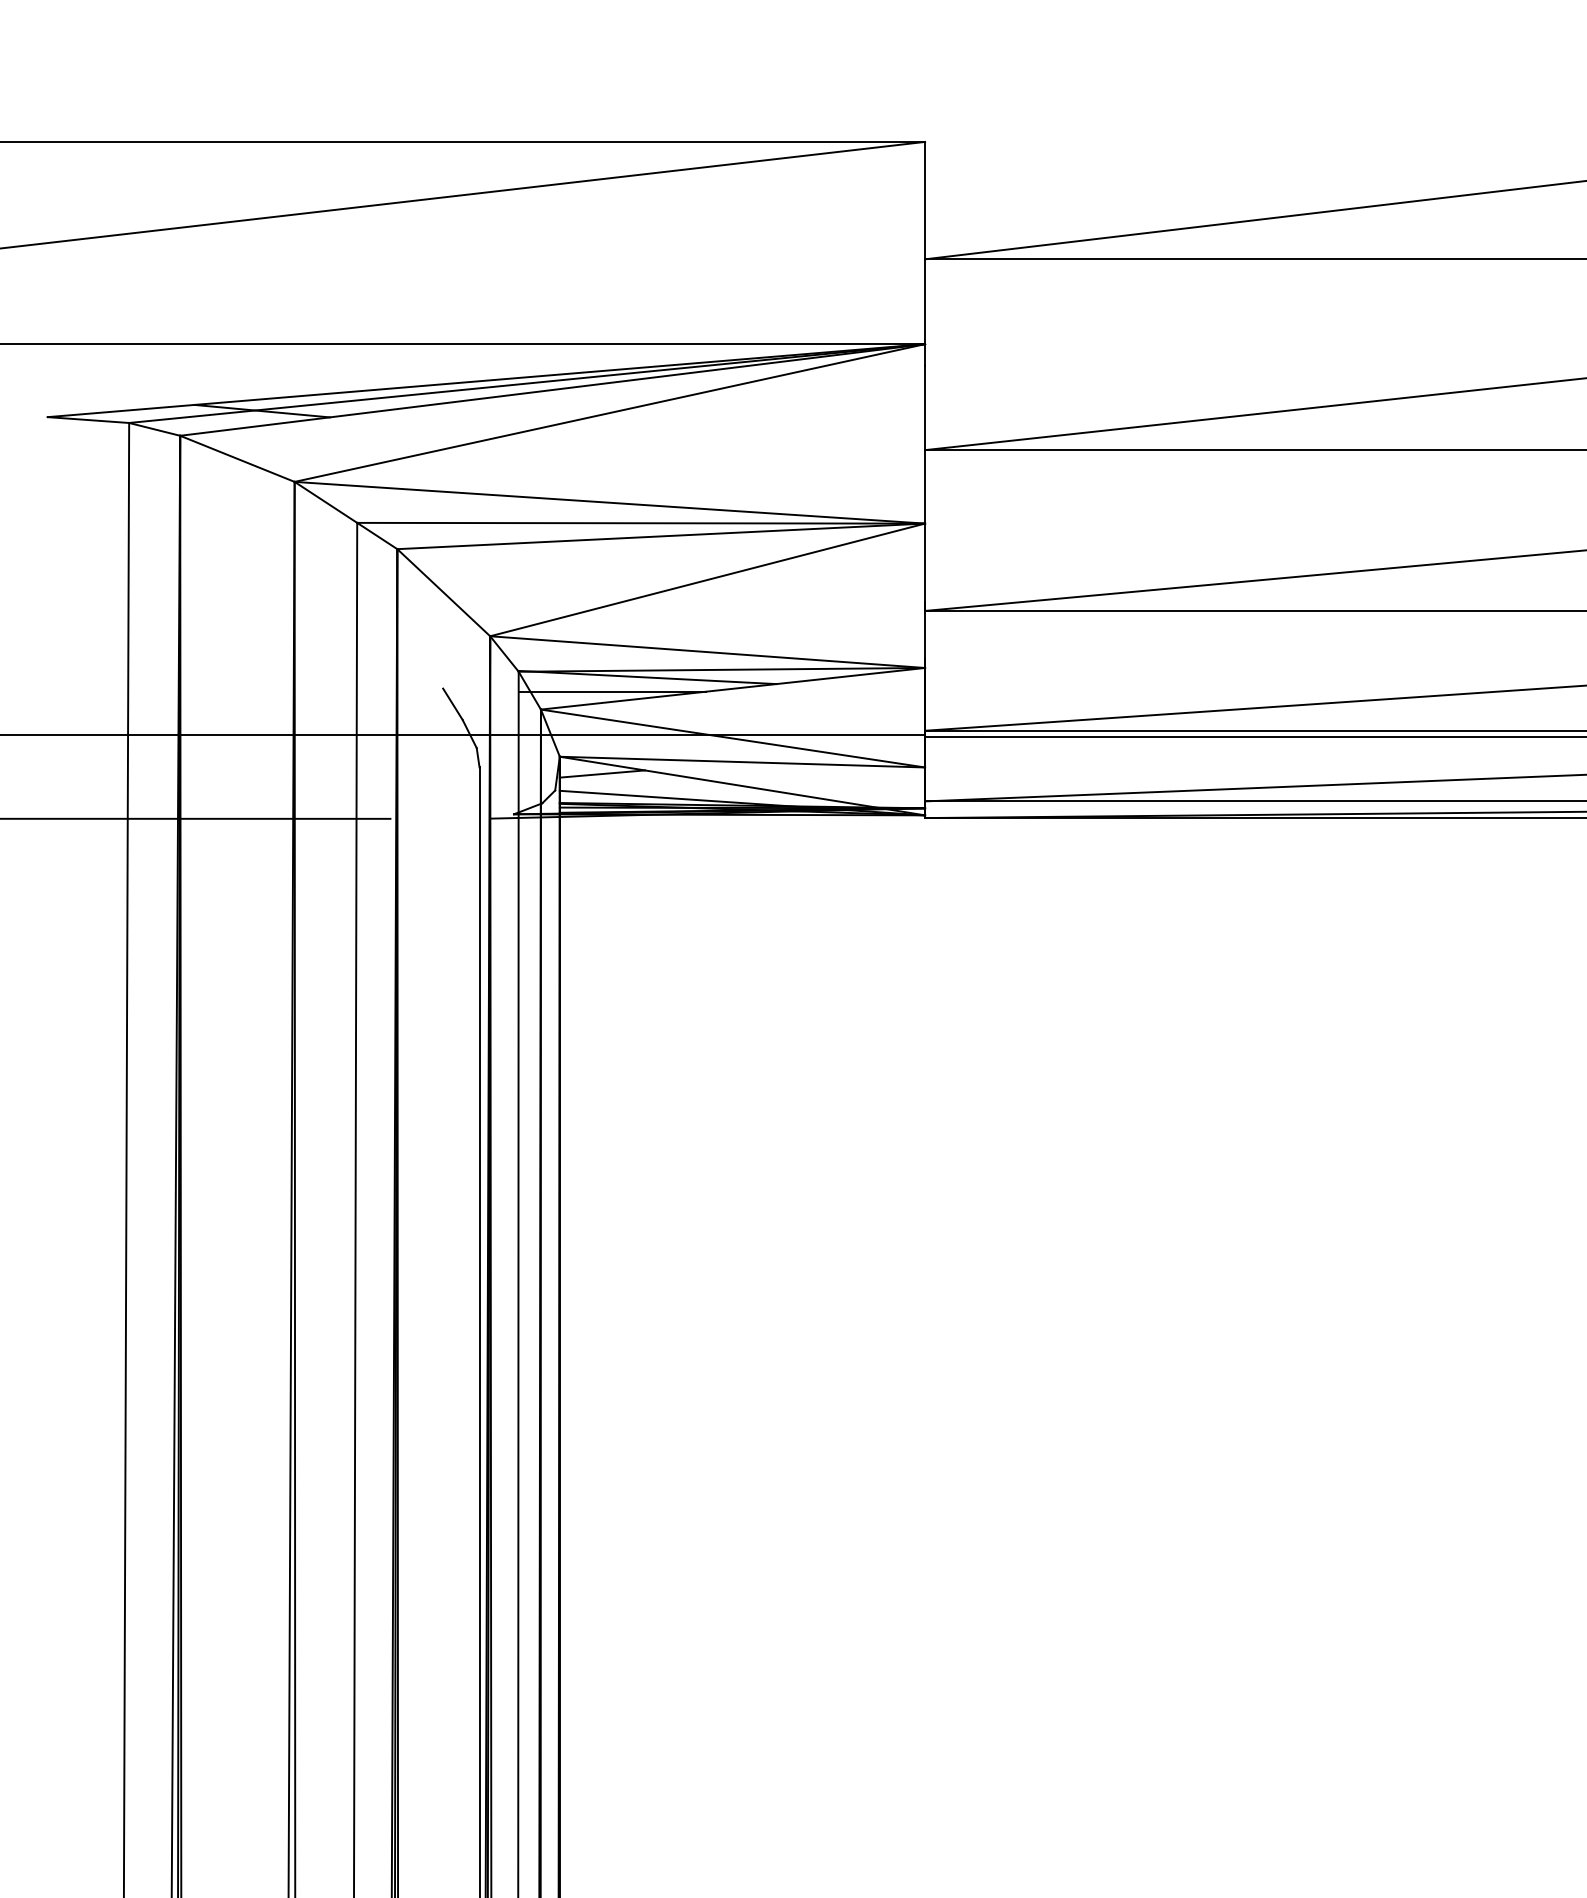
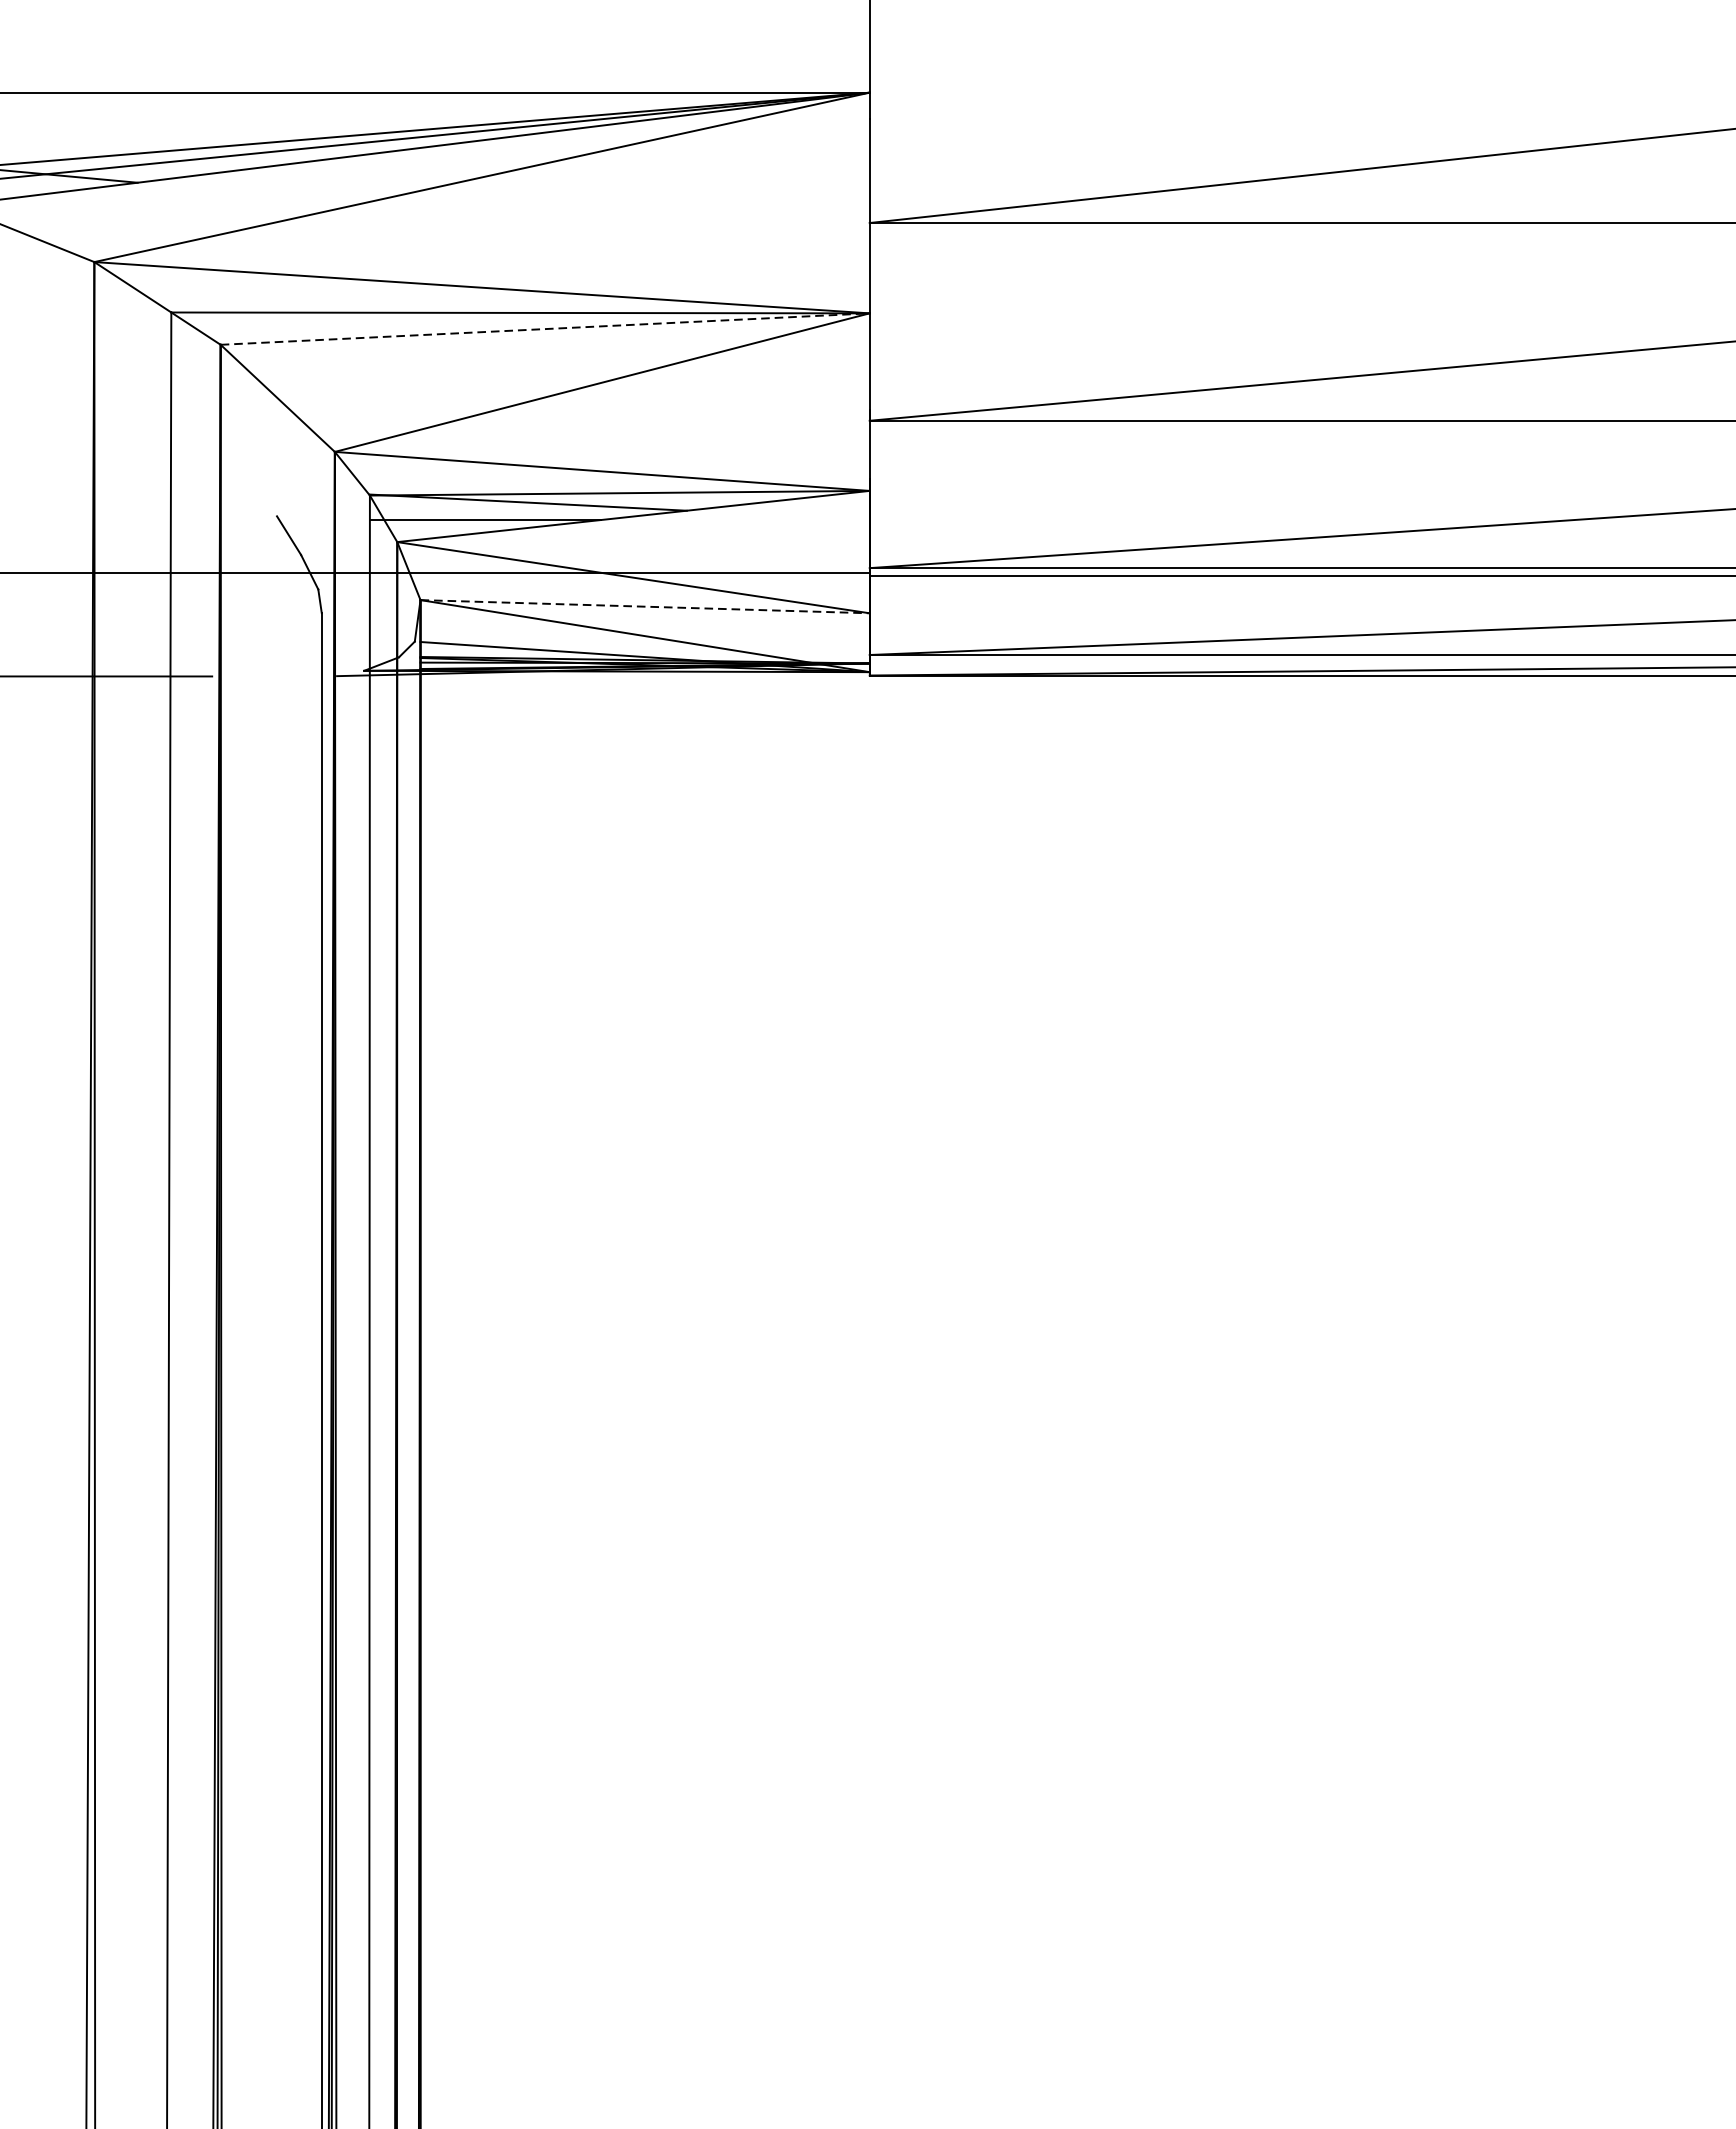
line: (661, 536) -> (545, 329), solid -> dashed
line: (742, 762) -> (645, 607), solid -> dashed
line: (602, 773) -> (472, 620), removed

